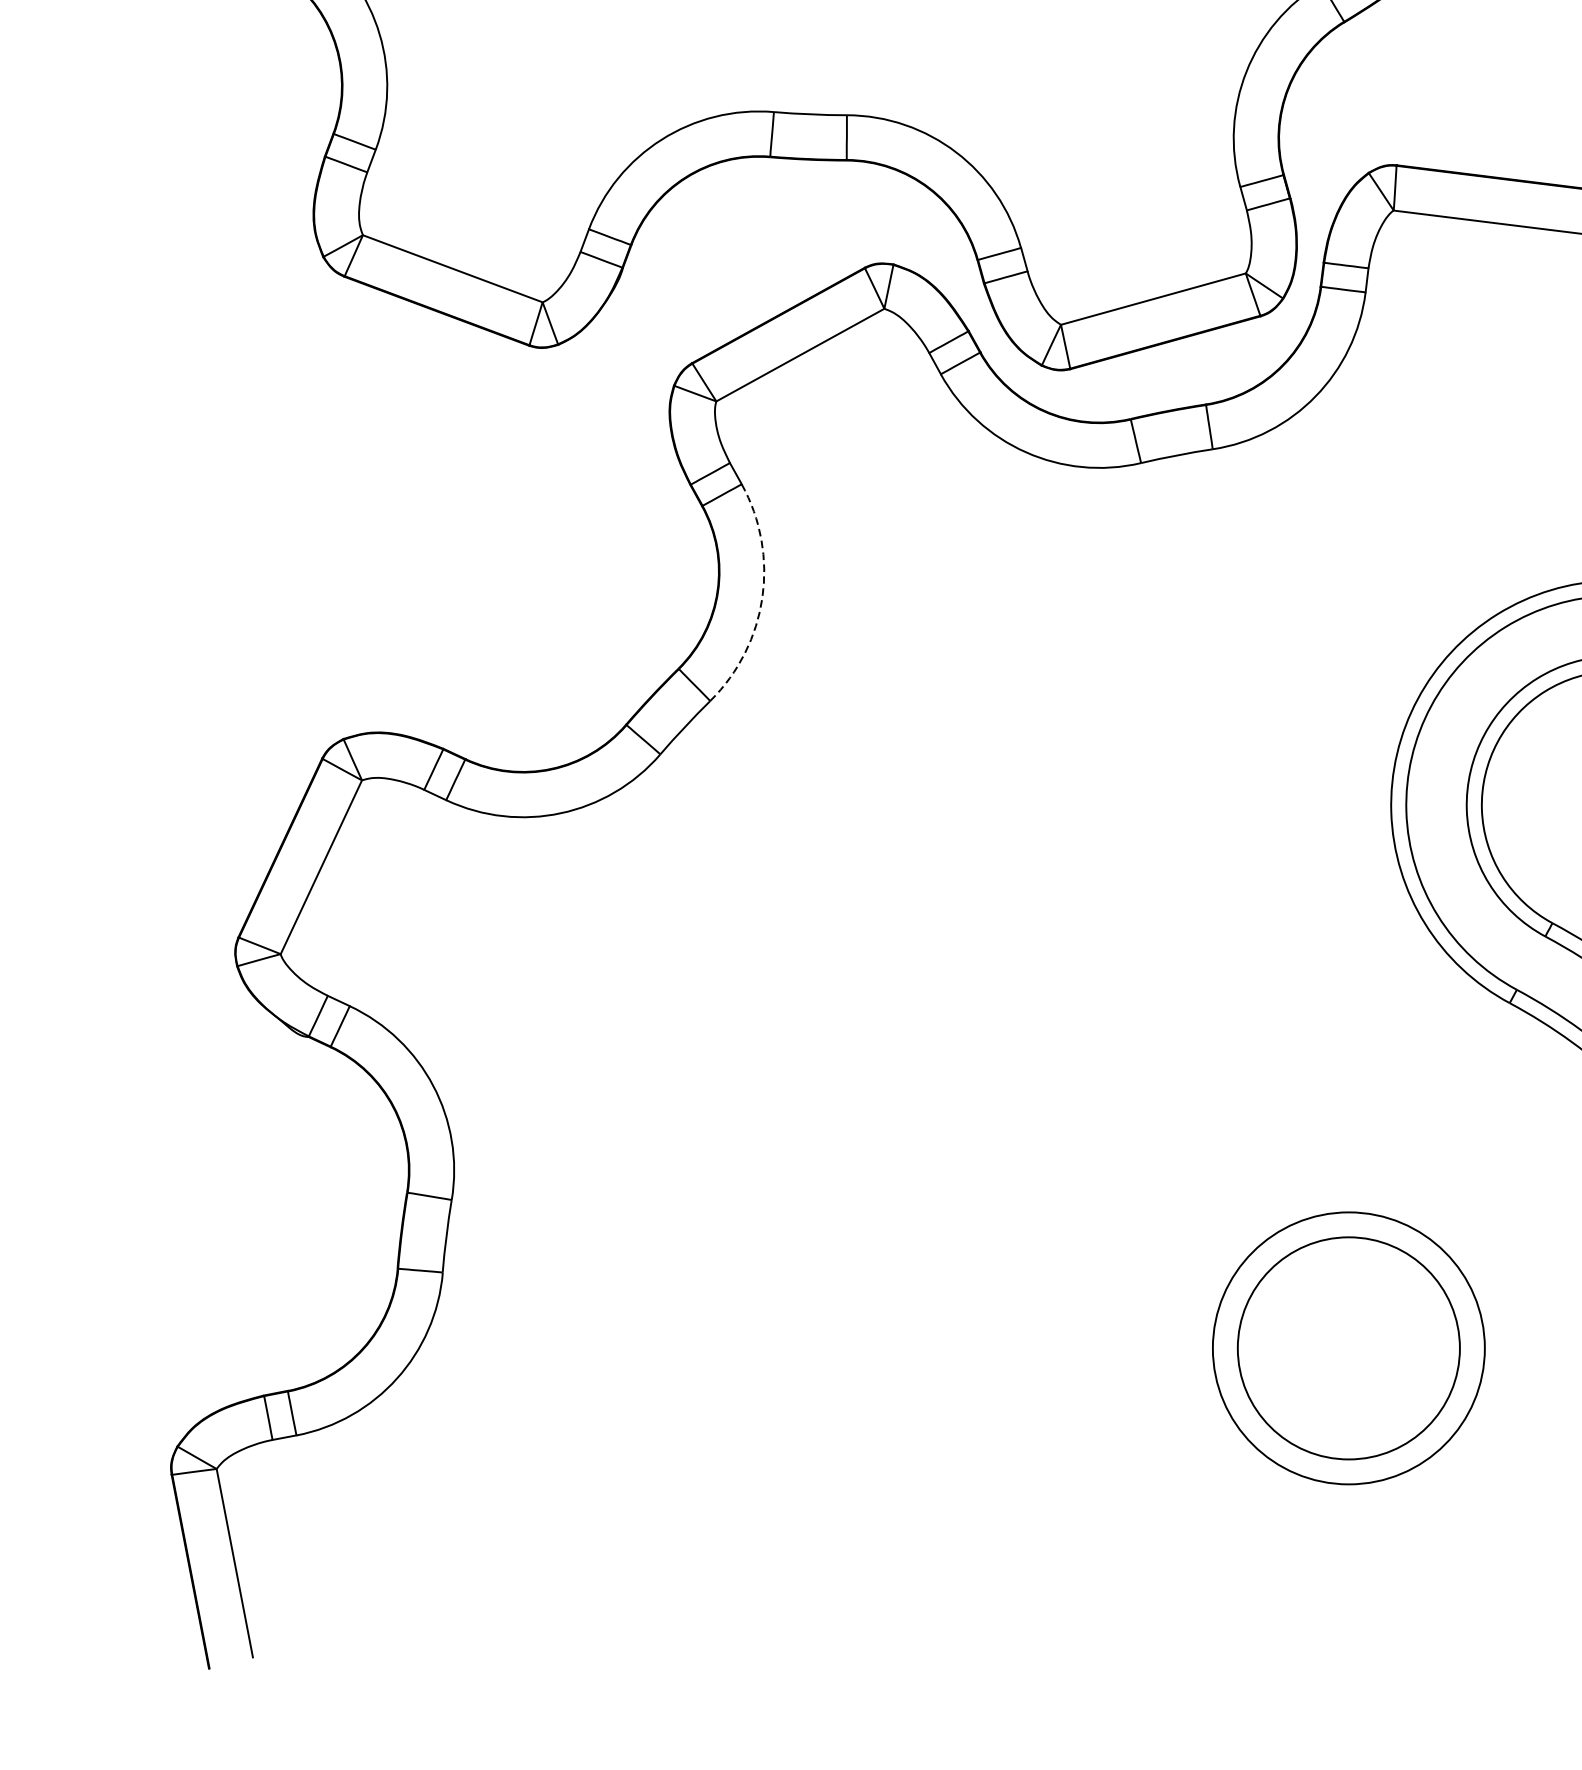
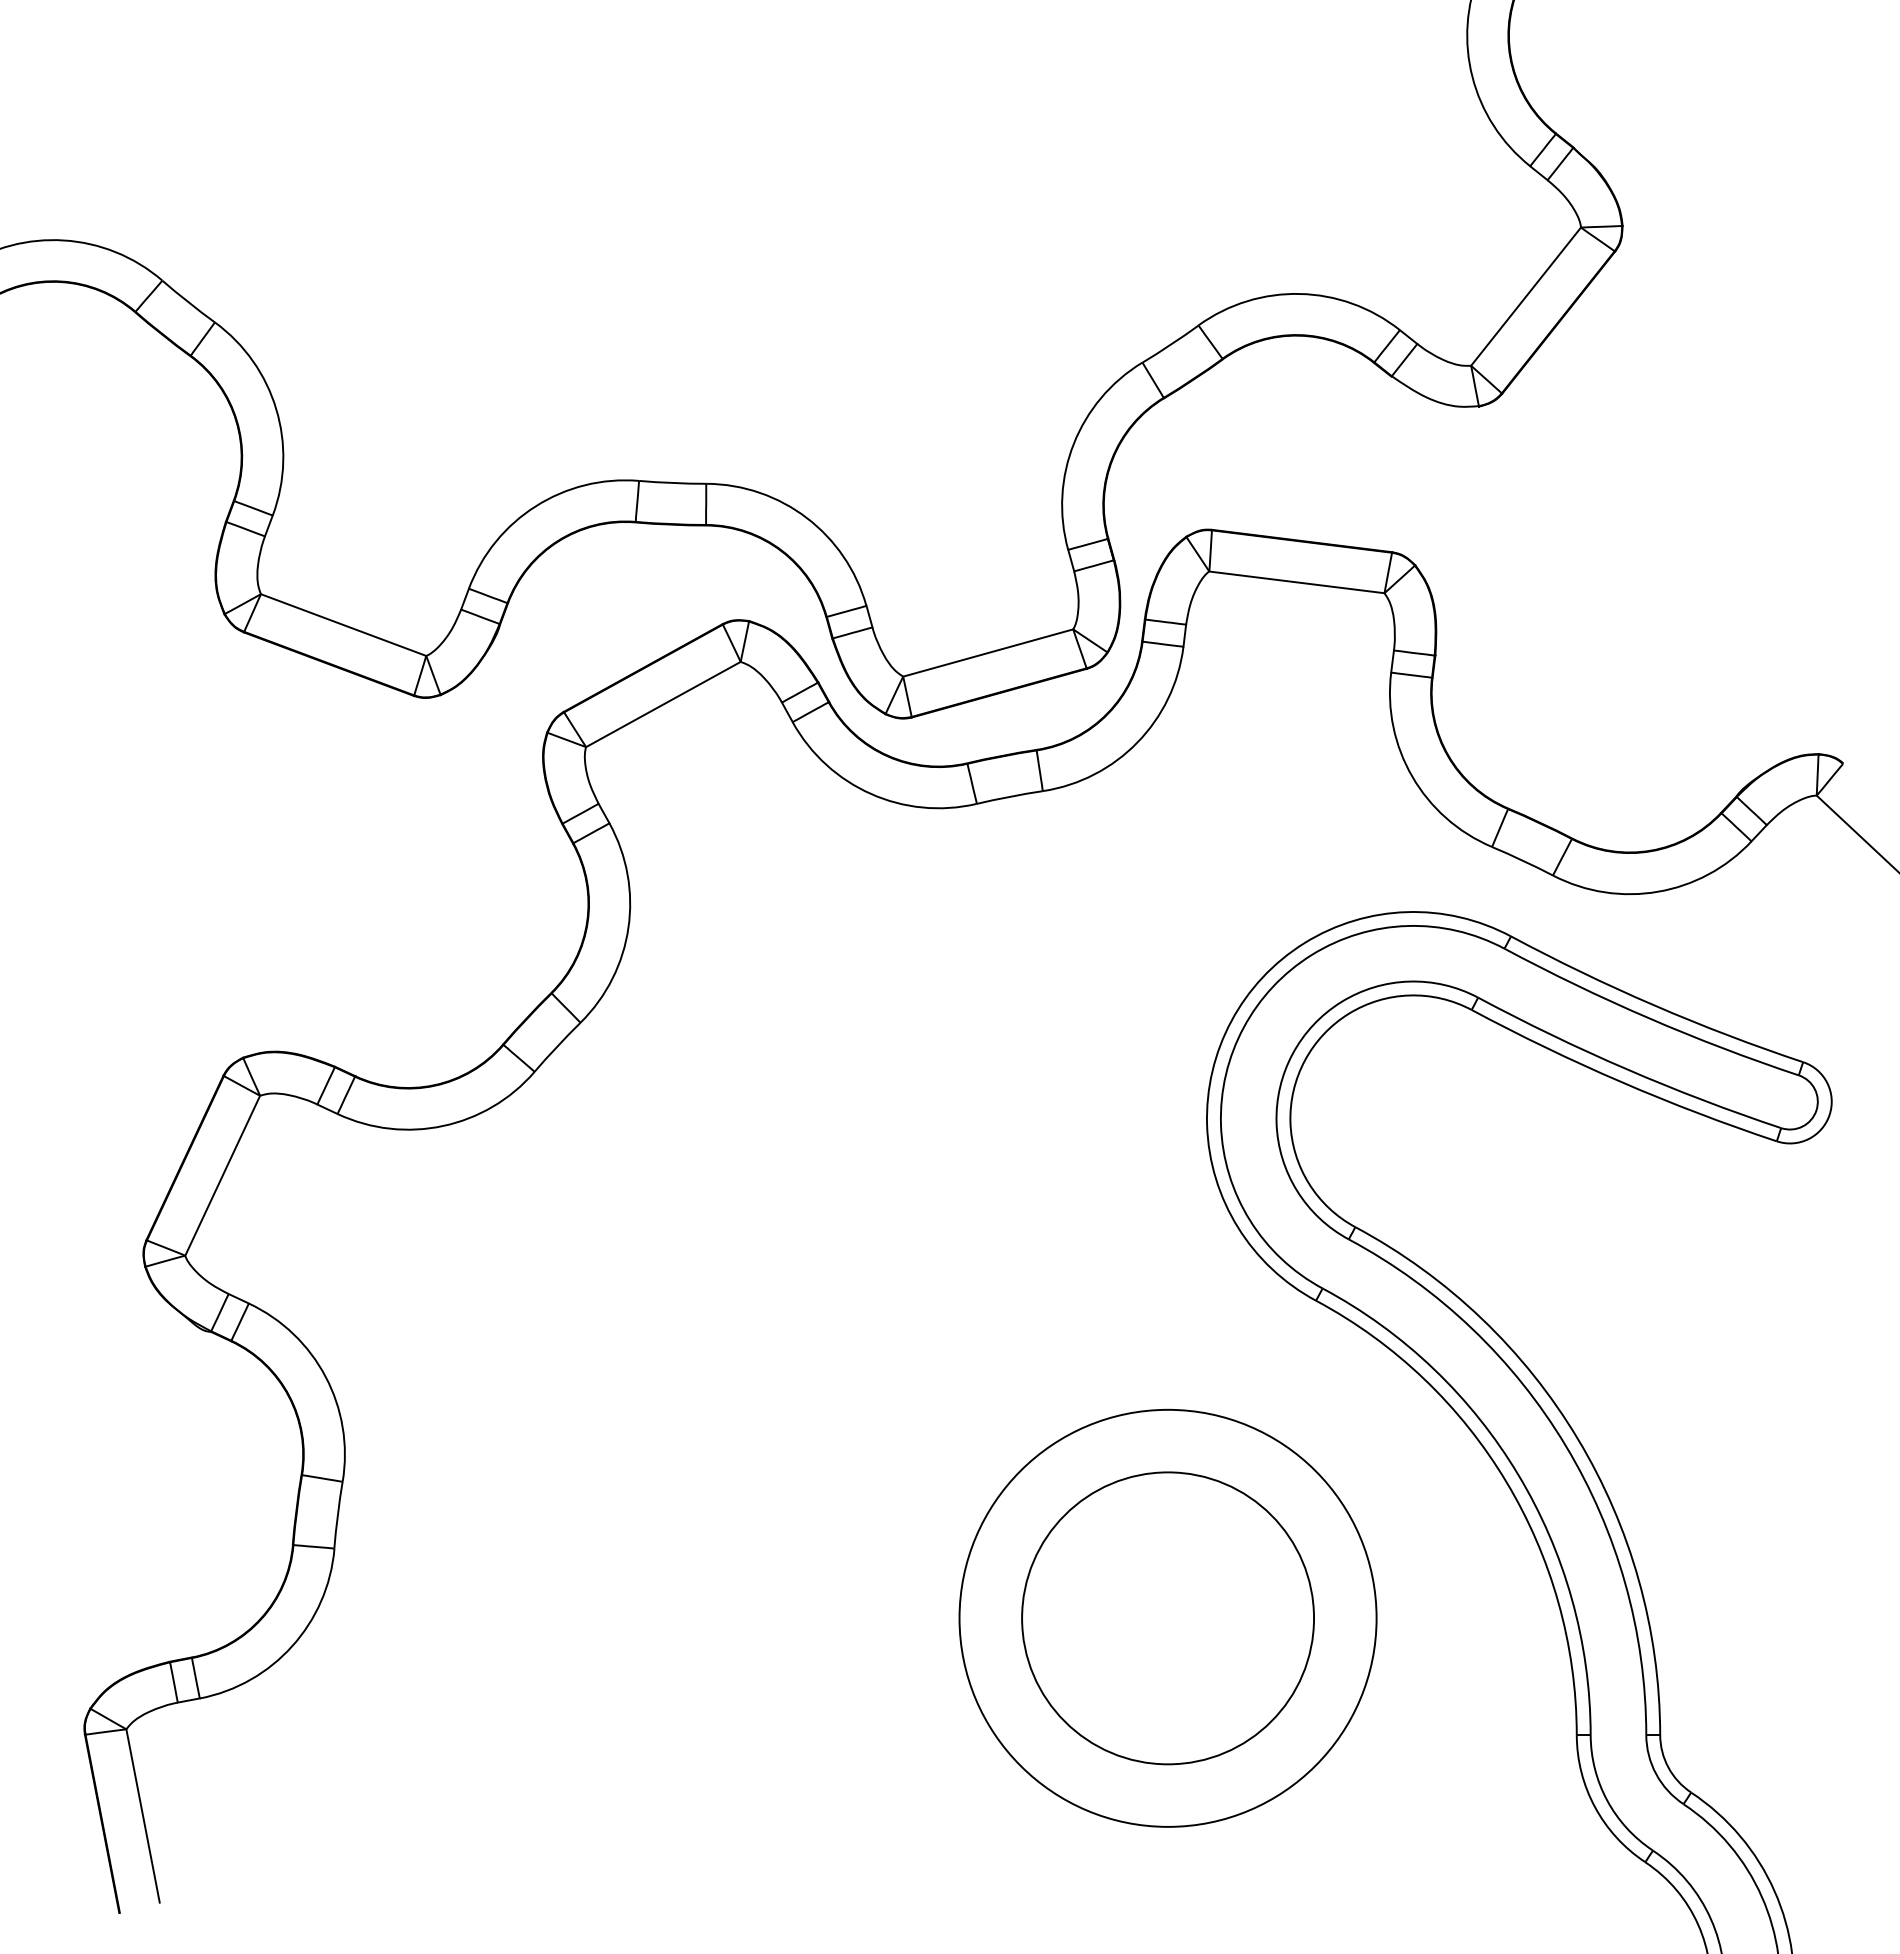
arc: (762, 597) -> (628, 927), dashed -> solid
circle: (1348, 1347) -> (1167, 1617), size x1.67
circle: (1349, 1348) -> (1168, 1618), size x1.43

